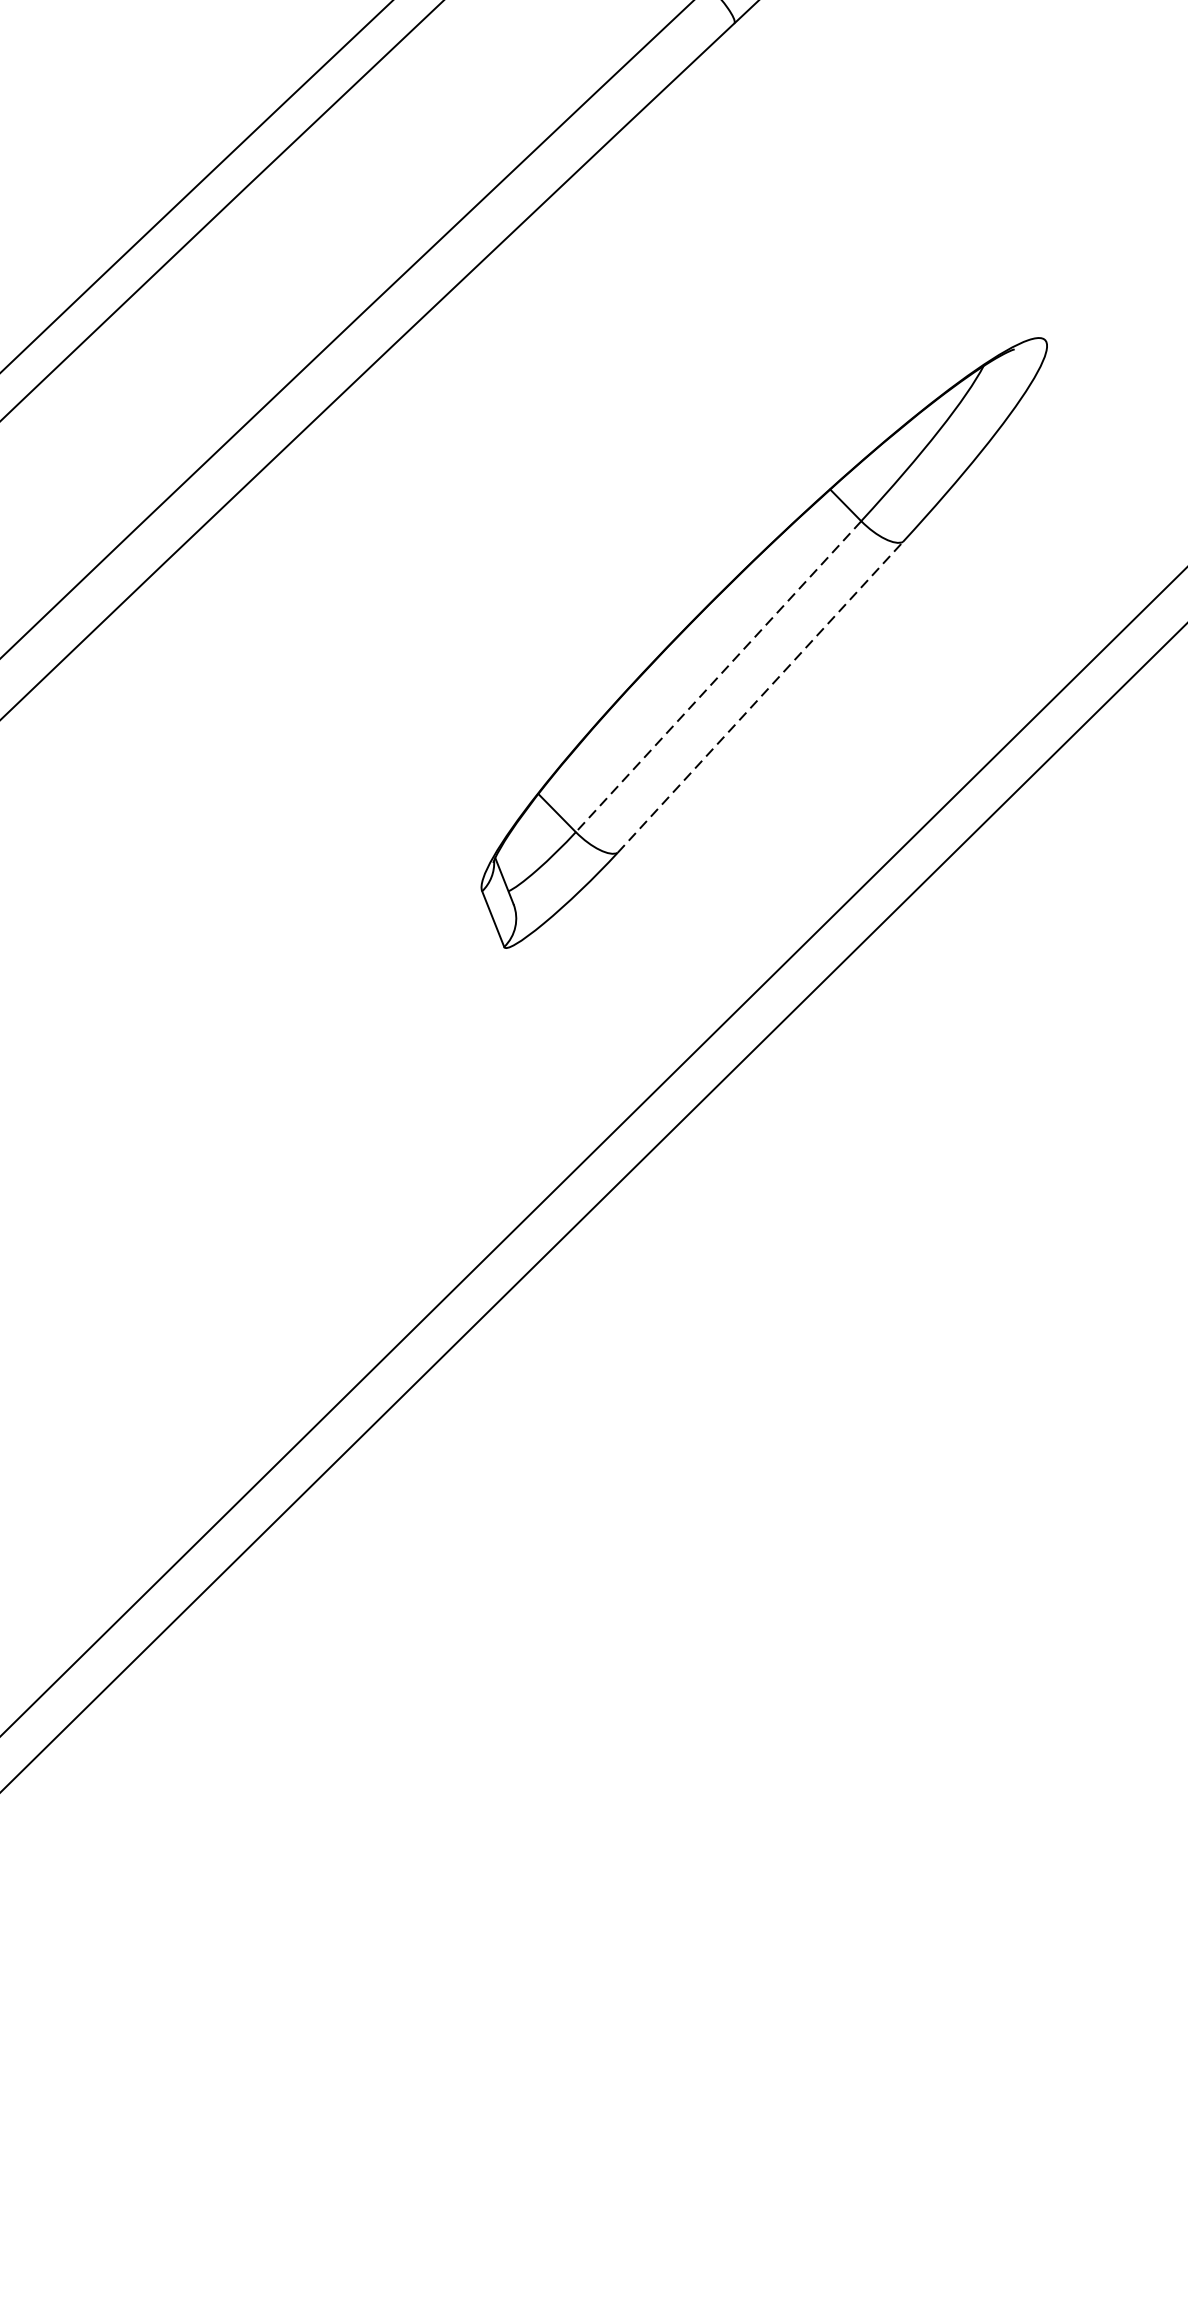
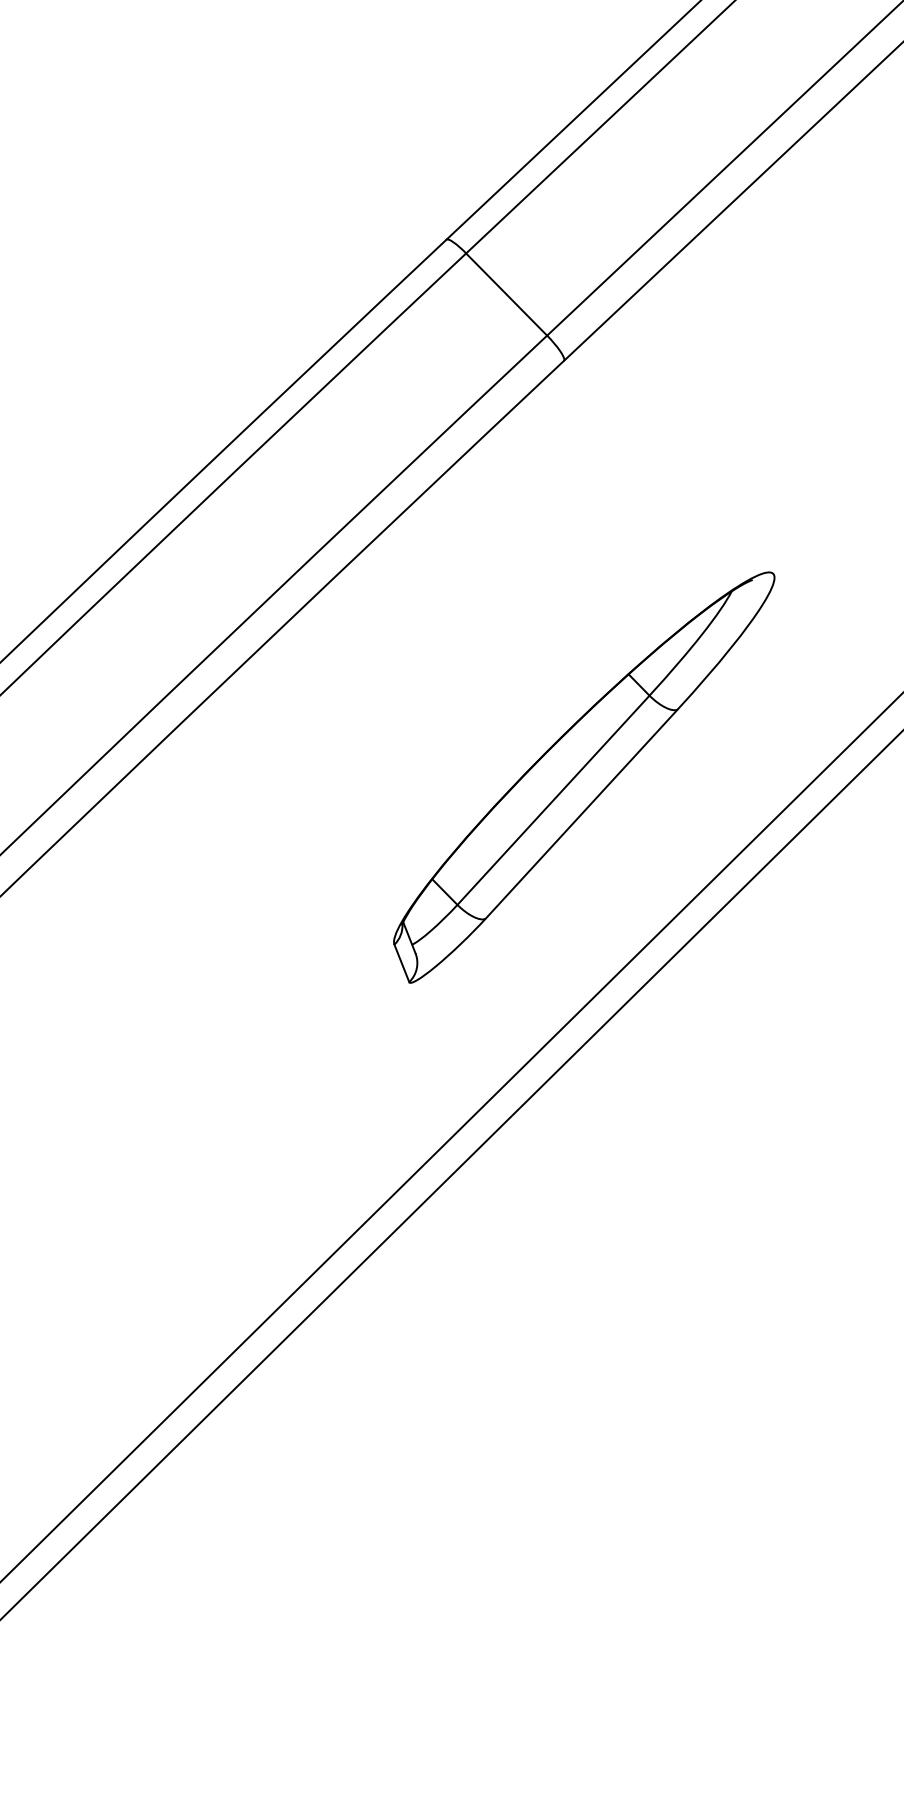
line: (718, 677) -> (553, 800), dashed -> solid
line: (760, 697) -> (581, 814), dashed -> solid

